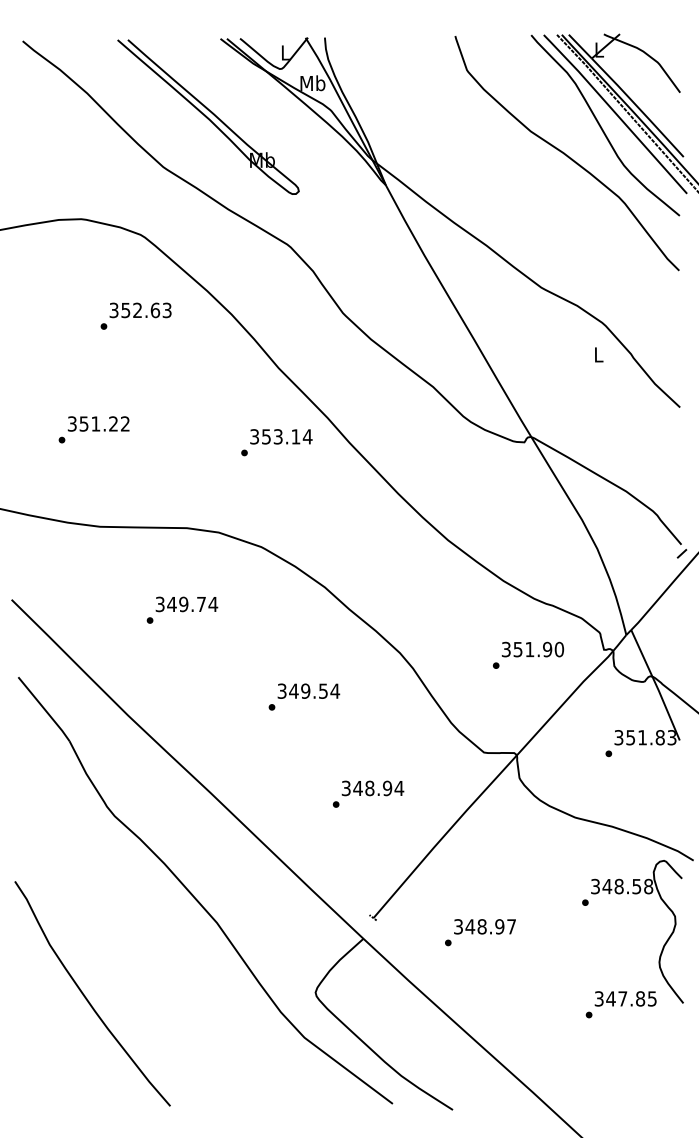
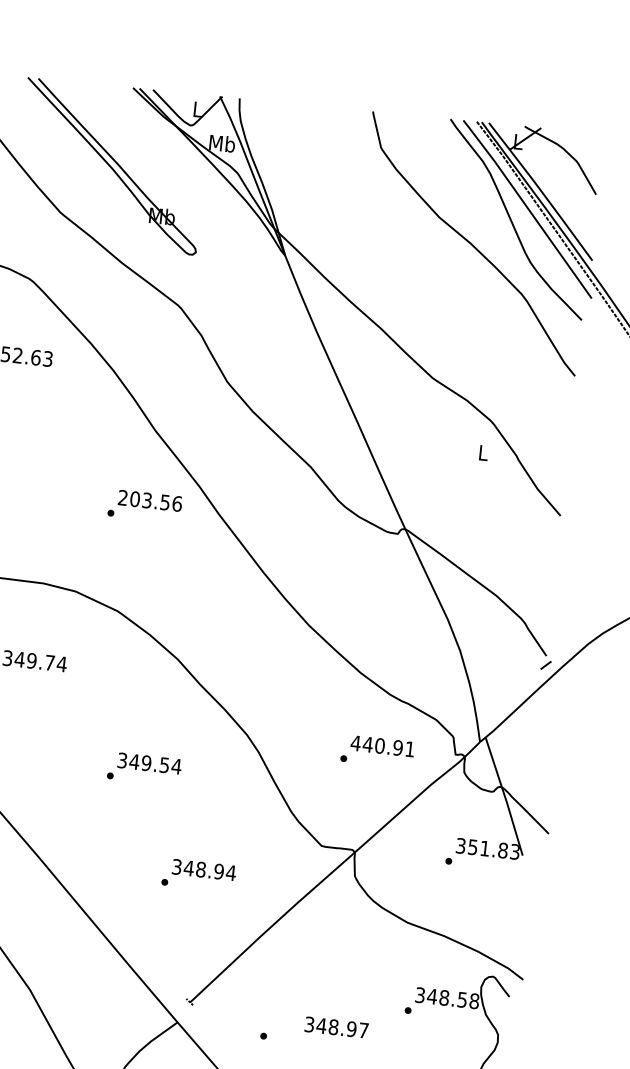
text: (281, 436) -> (150, 500), 353.14 -> 203.56
text: (532, 649) -> (382, 746), 351.90 -> 440.91
text: (484, 926) -> (336, 1027), moved

